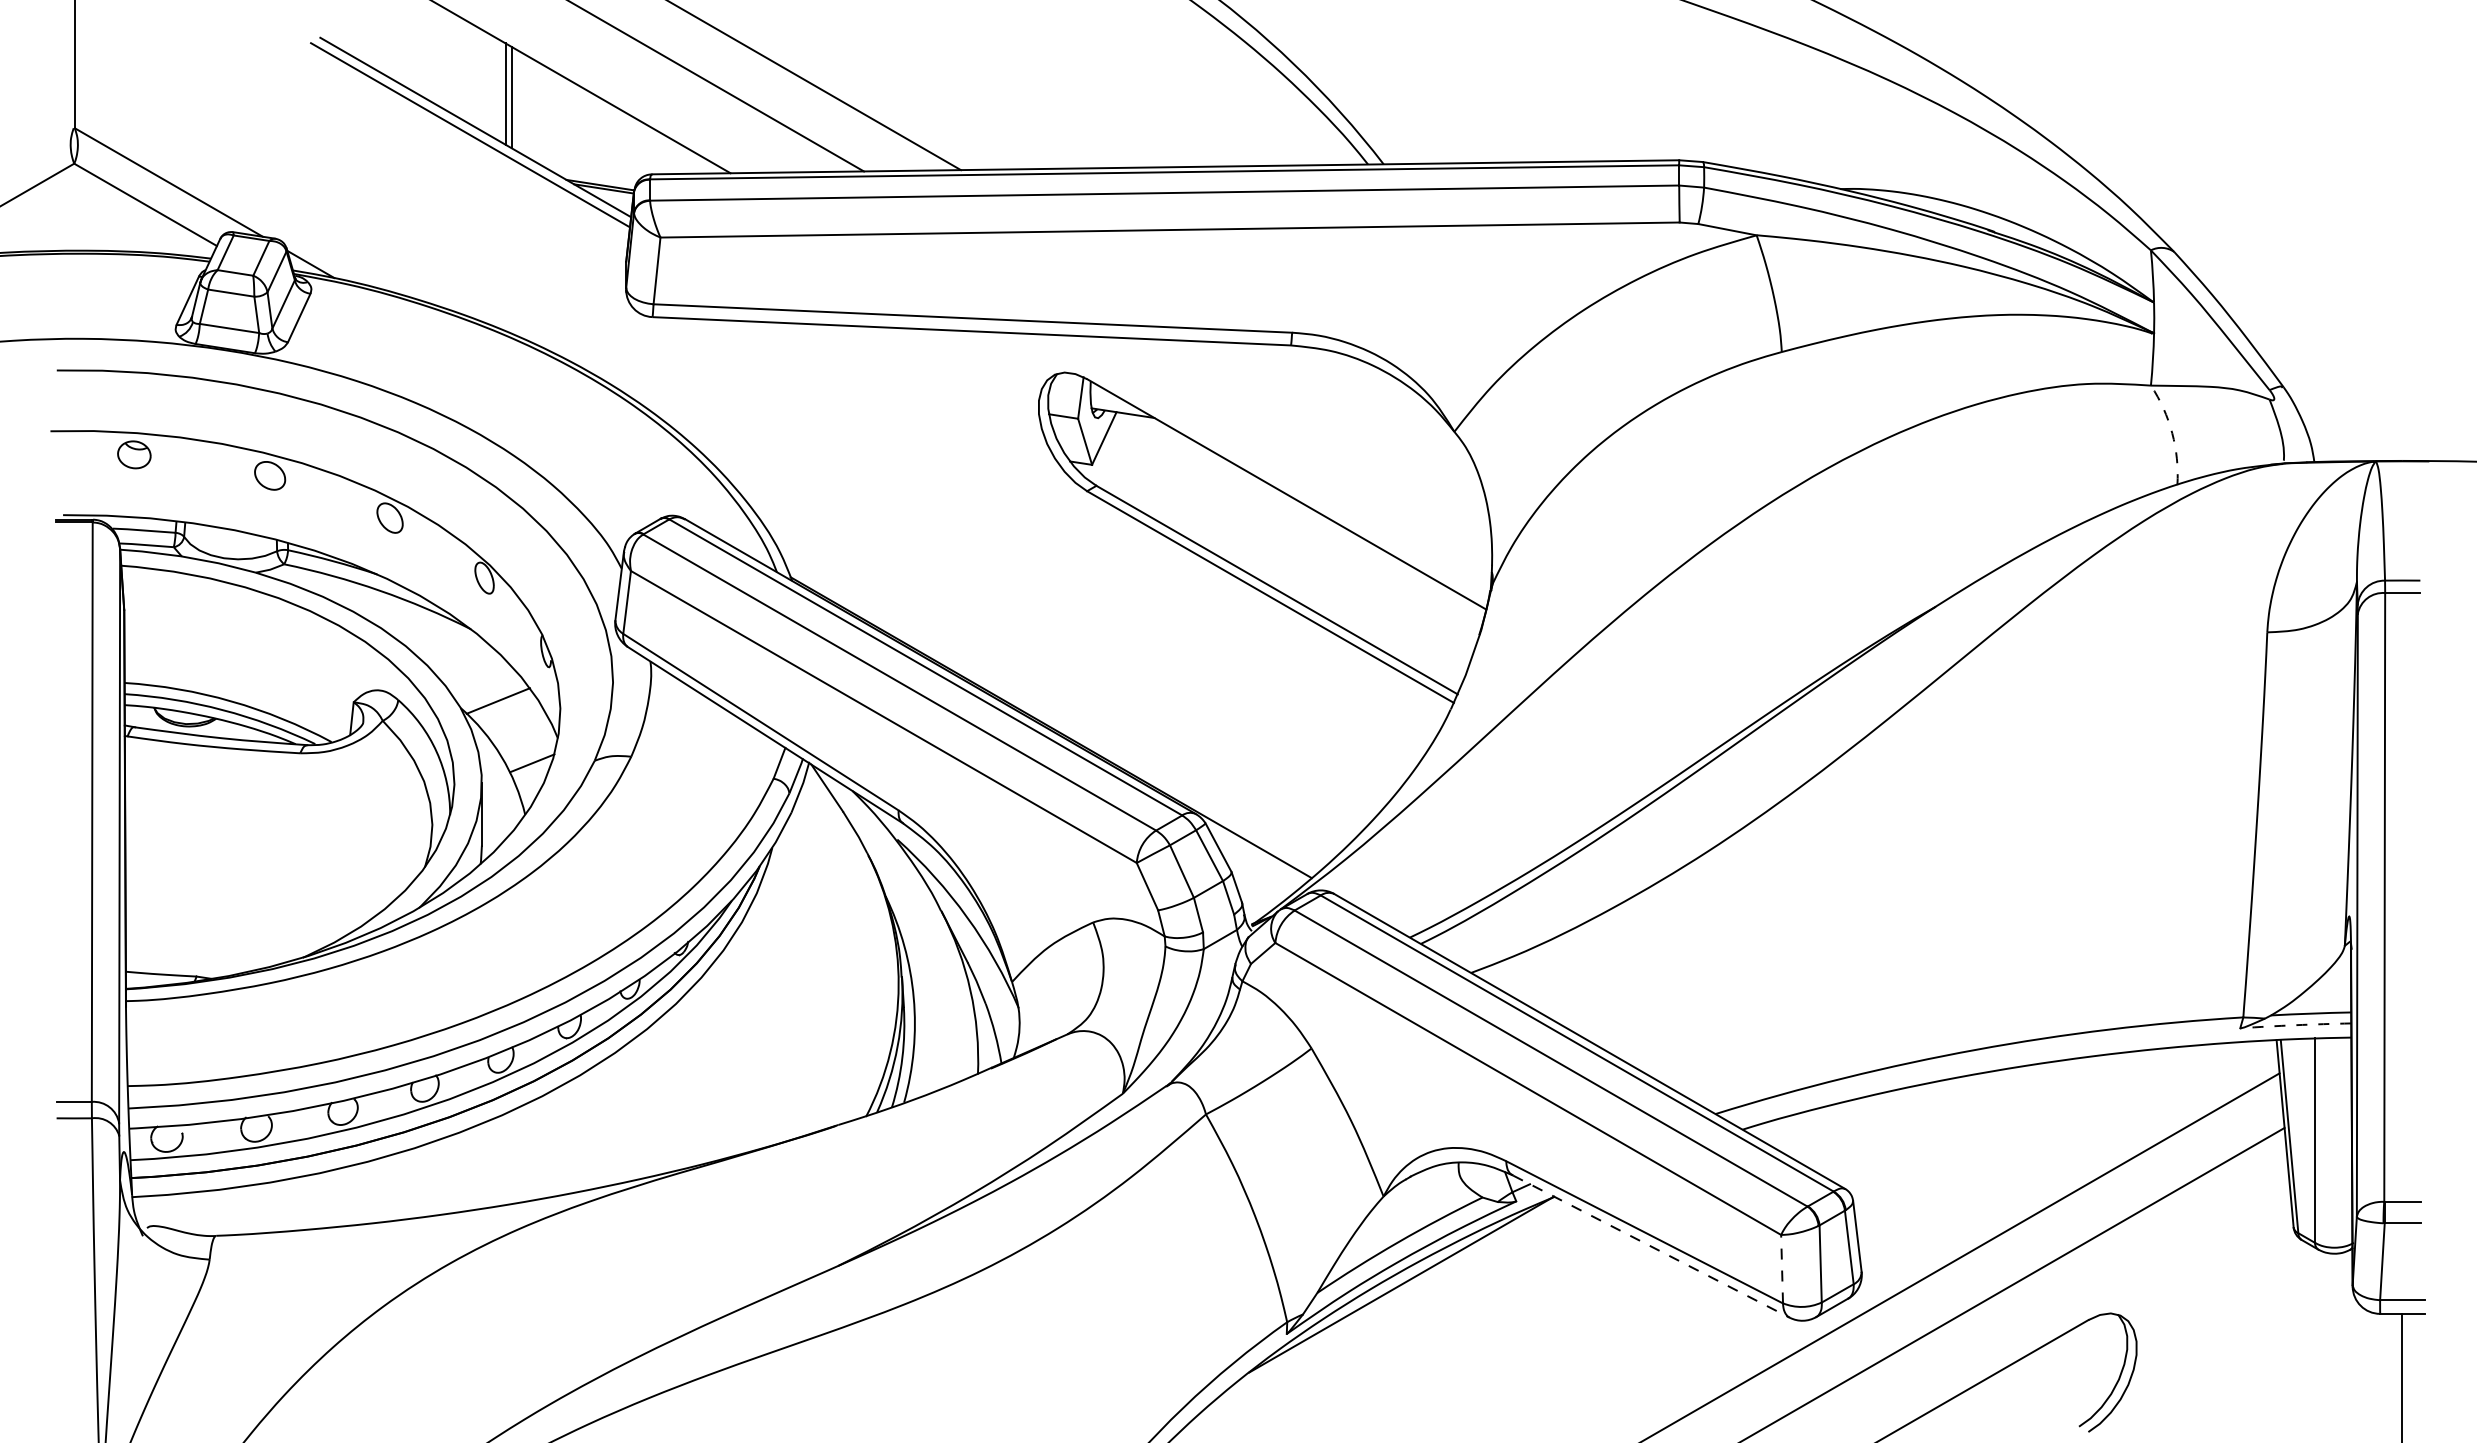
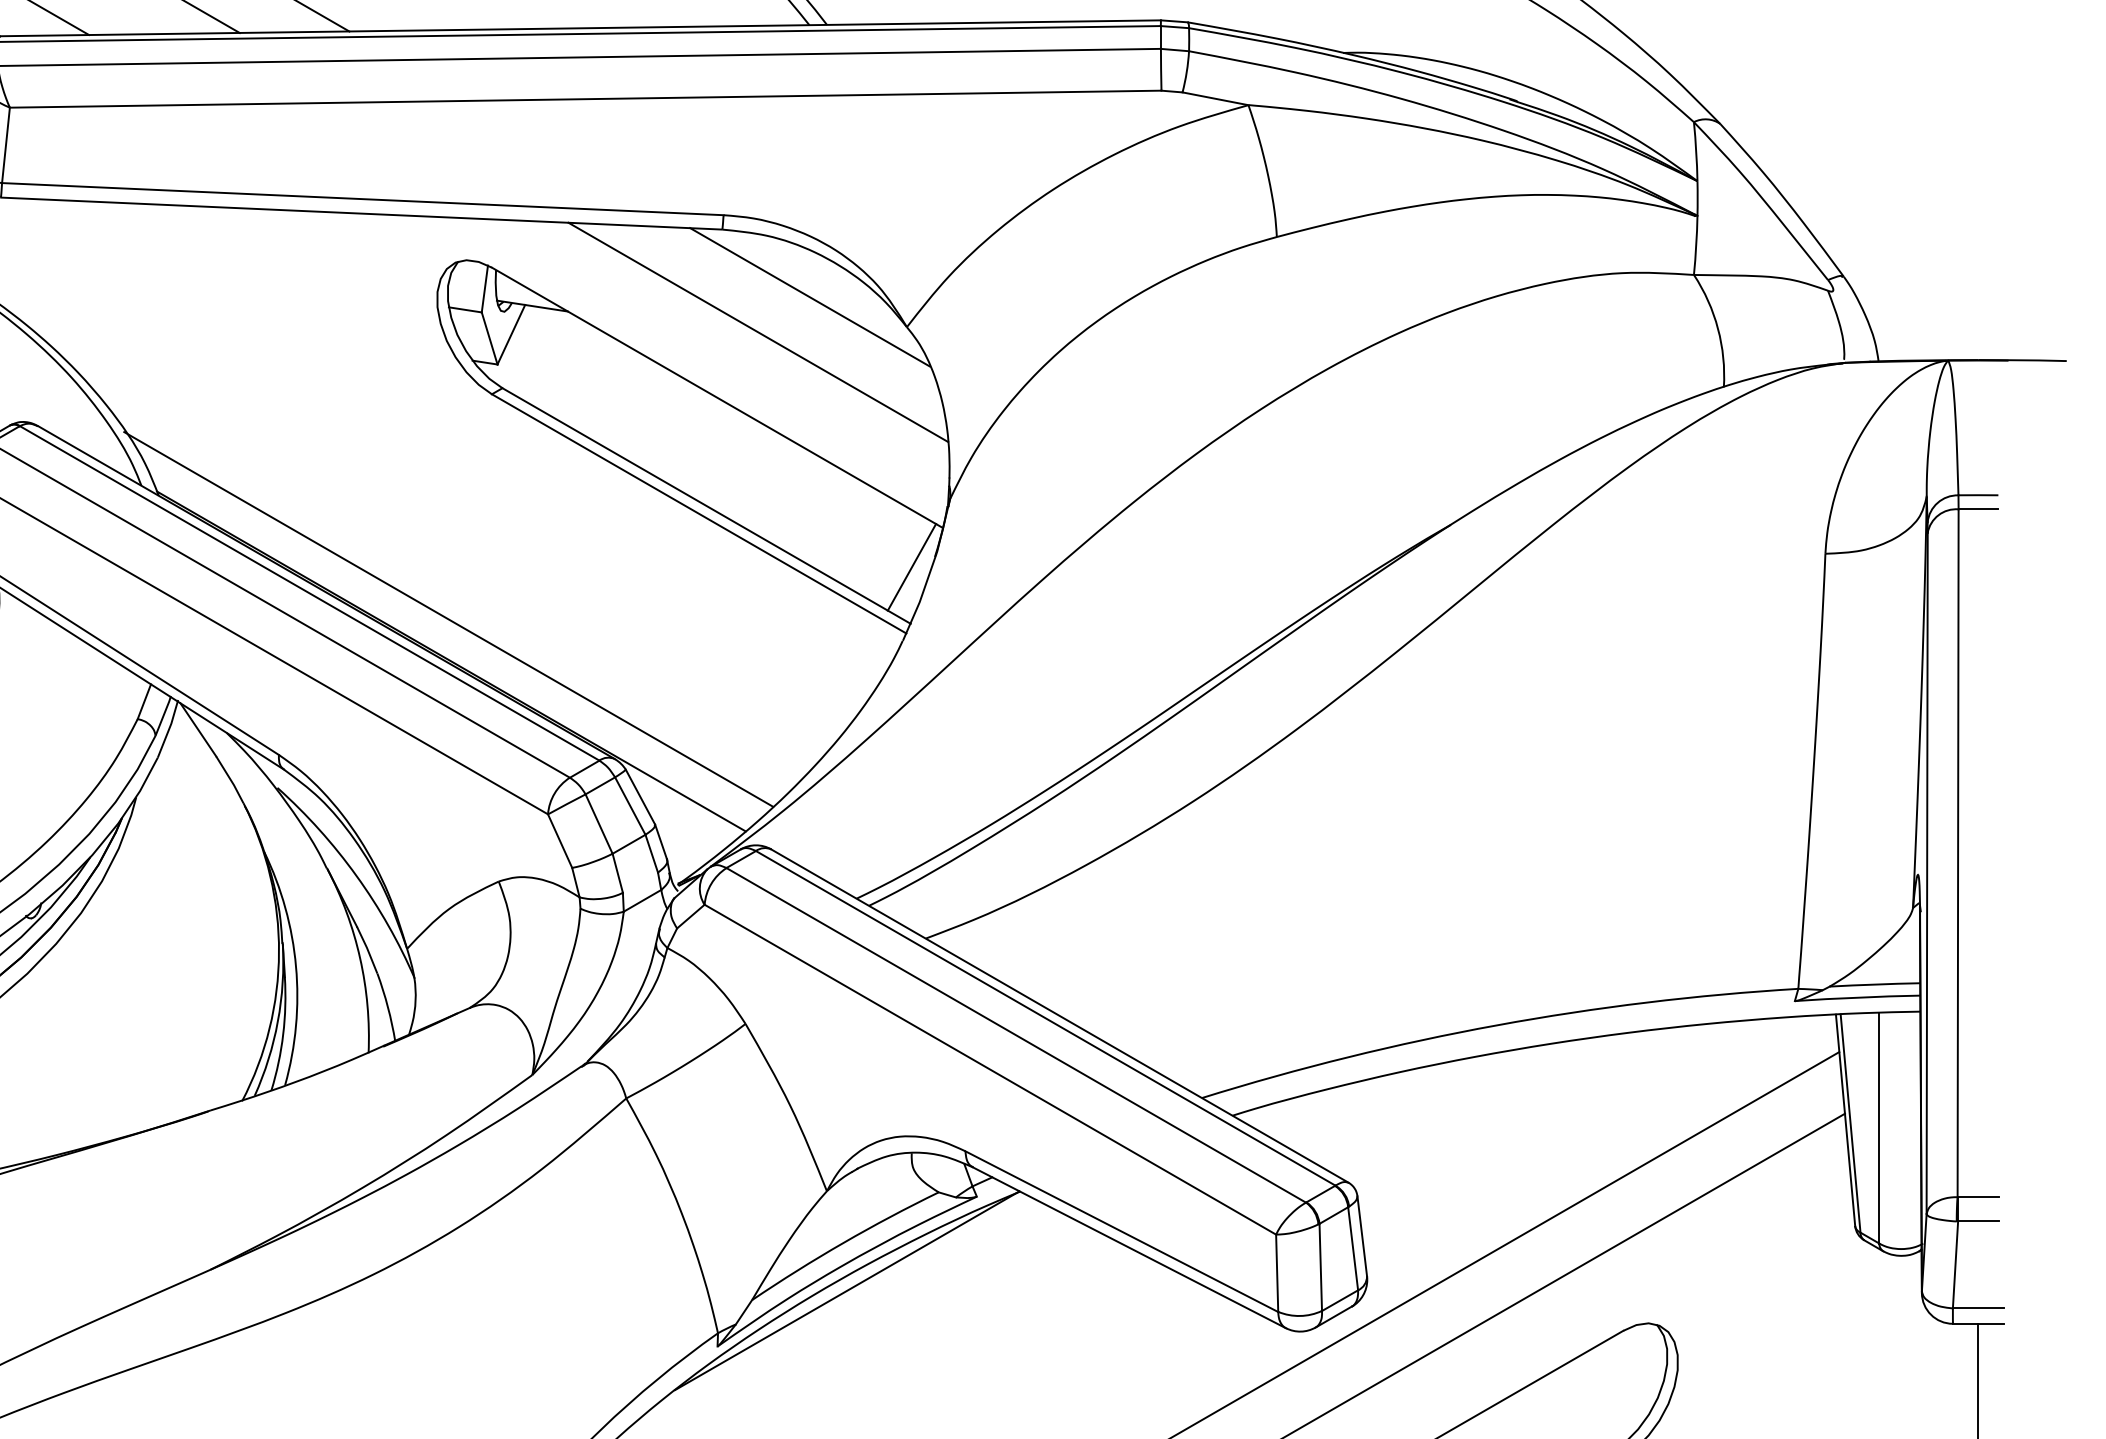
line: (1368, 405) -> (809, 297), added
arc: (2172, 433) -> (1718, 329), dashed -> solid
line: (1322, 436) -> (757, 332), added
line: (1458, 644) -> (911, 567), added
line: (1048, 690) -> (448, 619), added
arc: (2295, 1025) -> (1857, 997), dashed -> solid
line: (1651, 1246) -> (1129, 1247), dashed -> solid
line: (1782, 1268) -> (1277, 1272), dashed -> solid

